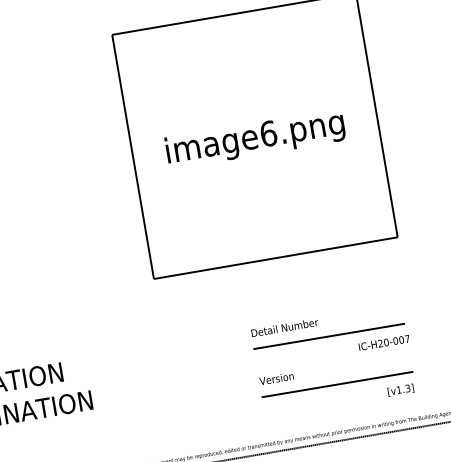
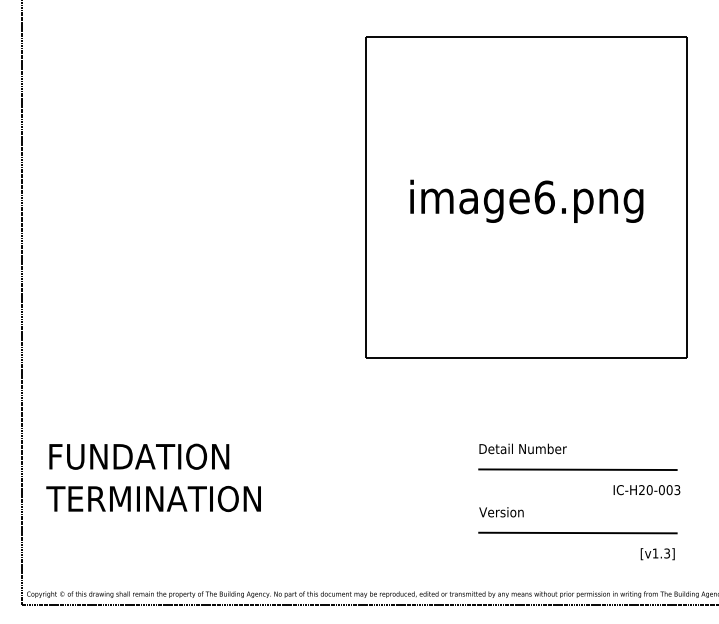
text: (407, 339) -> (677, 490), IC-H20-007 -> IC-H20-003

